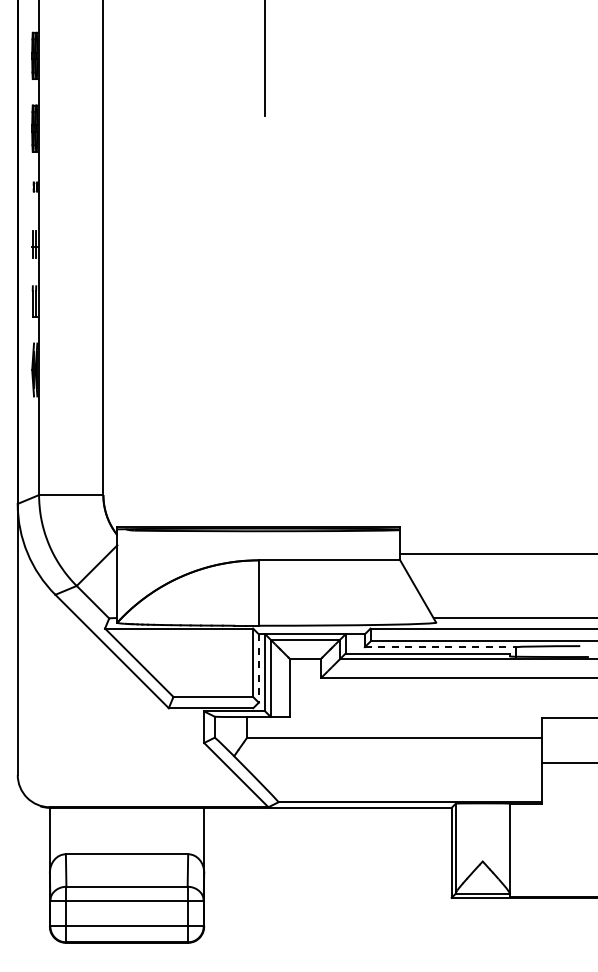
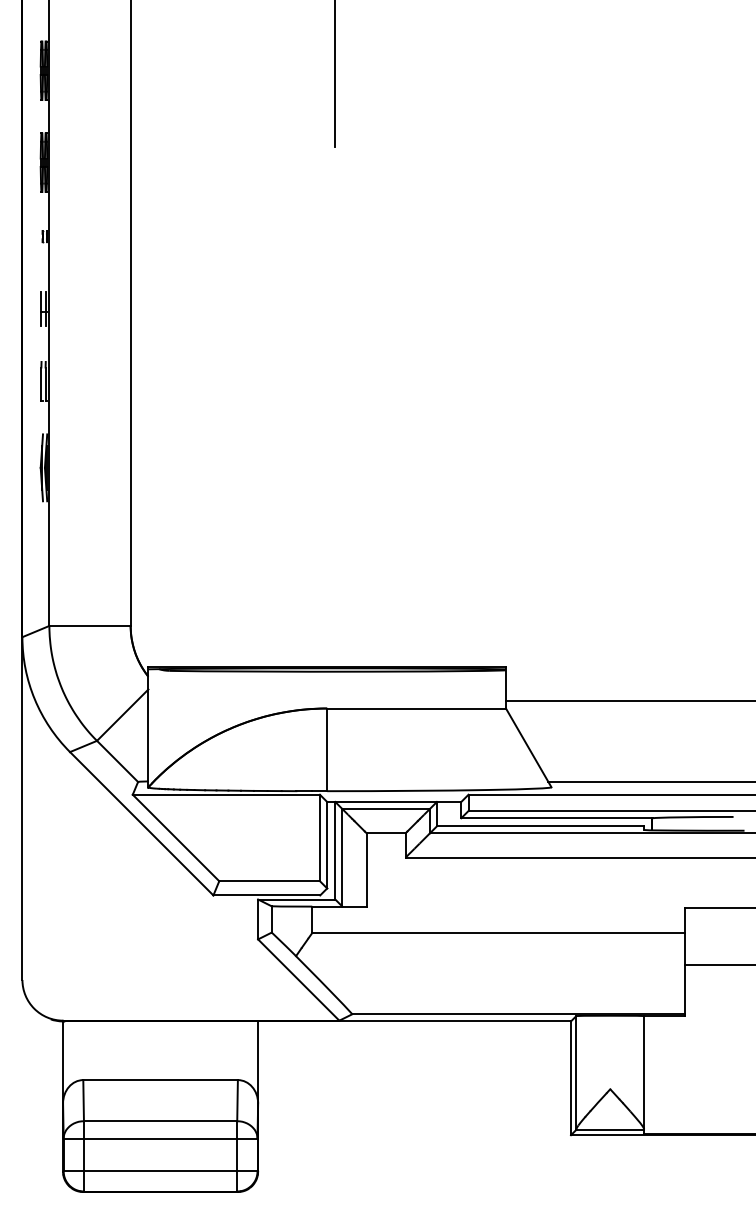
line: (440, 647) -> (556, 818), dashed -> solid
line: (258, 668) -> (326, 845), dashed -> solid

